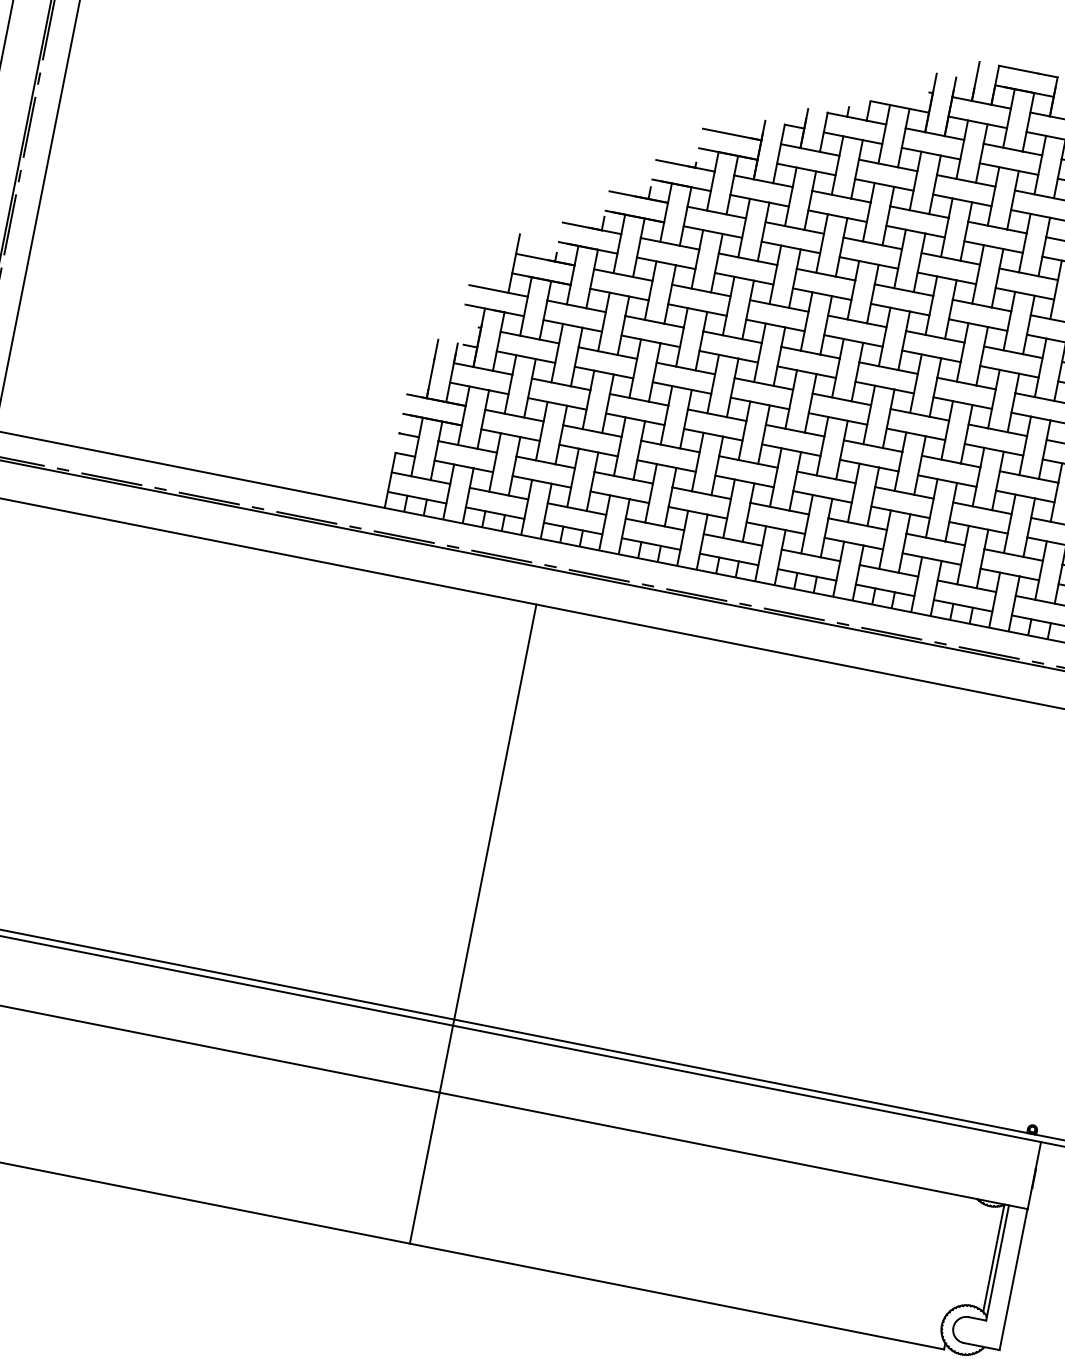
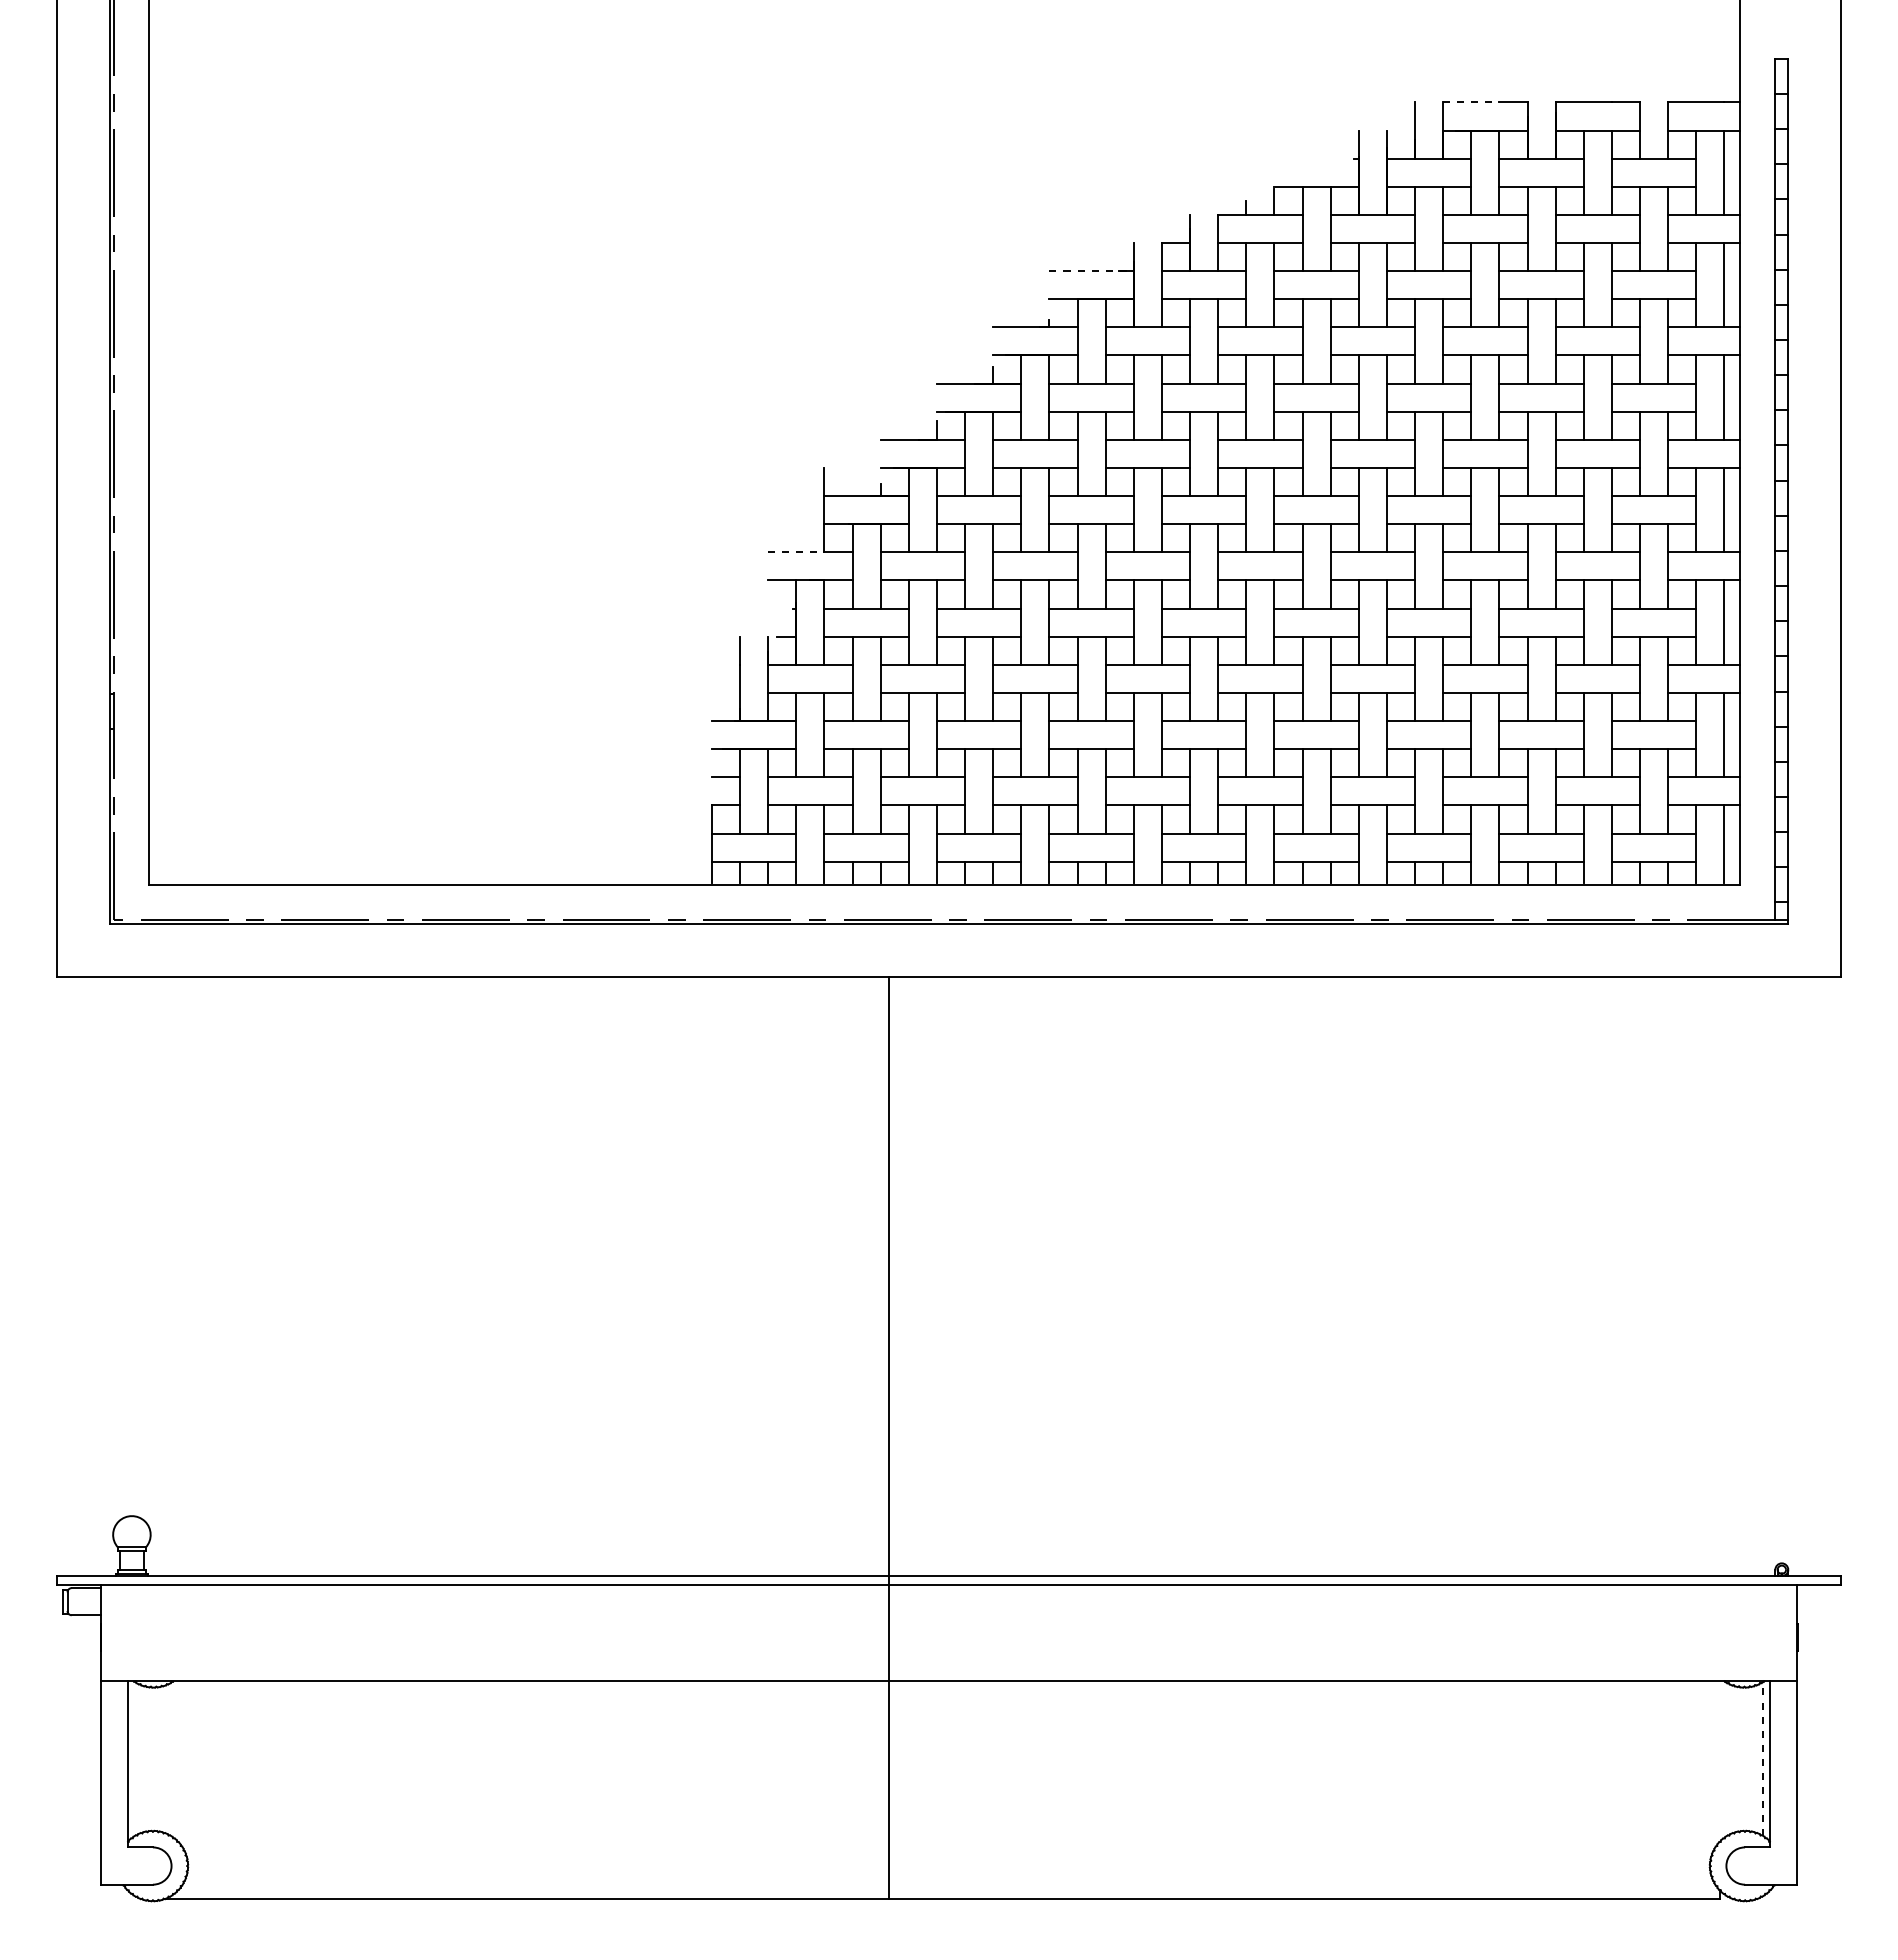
line: (1018, 69) -> (1471, 102), solid -> dashed
line: (732, 134) -> (1092, 271), solid -> dashed
line: (488, 289) -> (796, 552), solid -> dashed
line: (473, 924) -> (889, 1438), moved
line: (993, 1258) -> (1763, 1758), solid -> dashed

